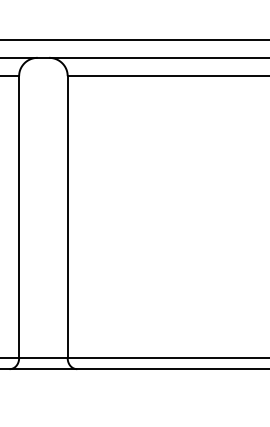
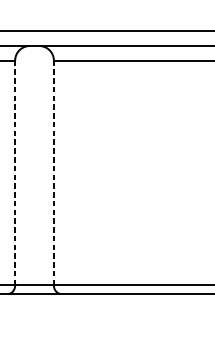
line: (19, 217) -> (15, 173), solid -> dashed
line: (67, 217) -> (53, 173), solid -> dashed

